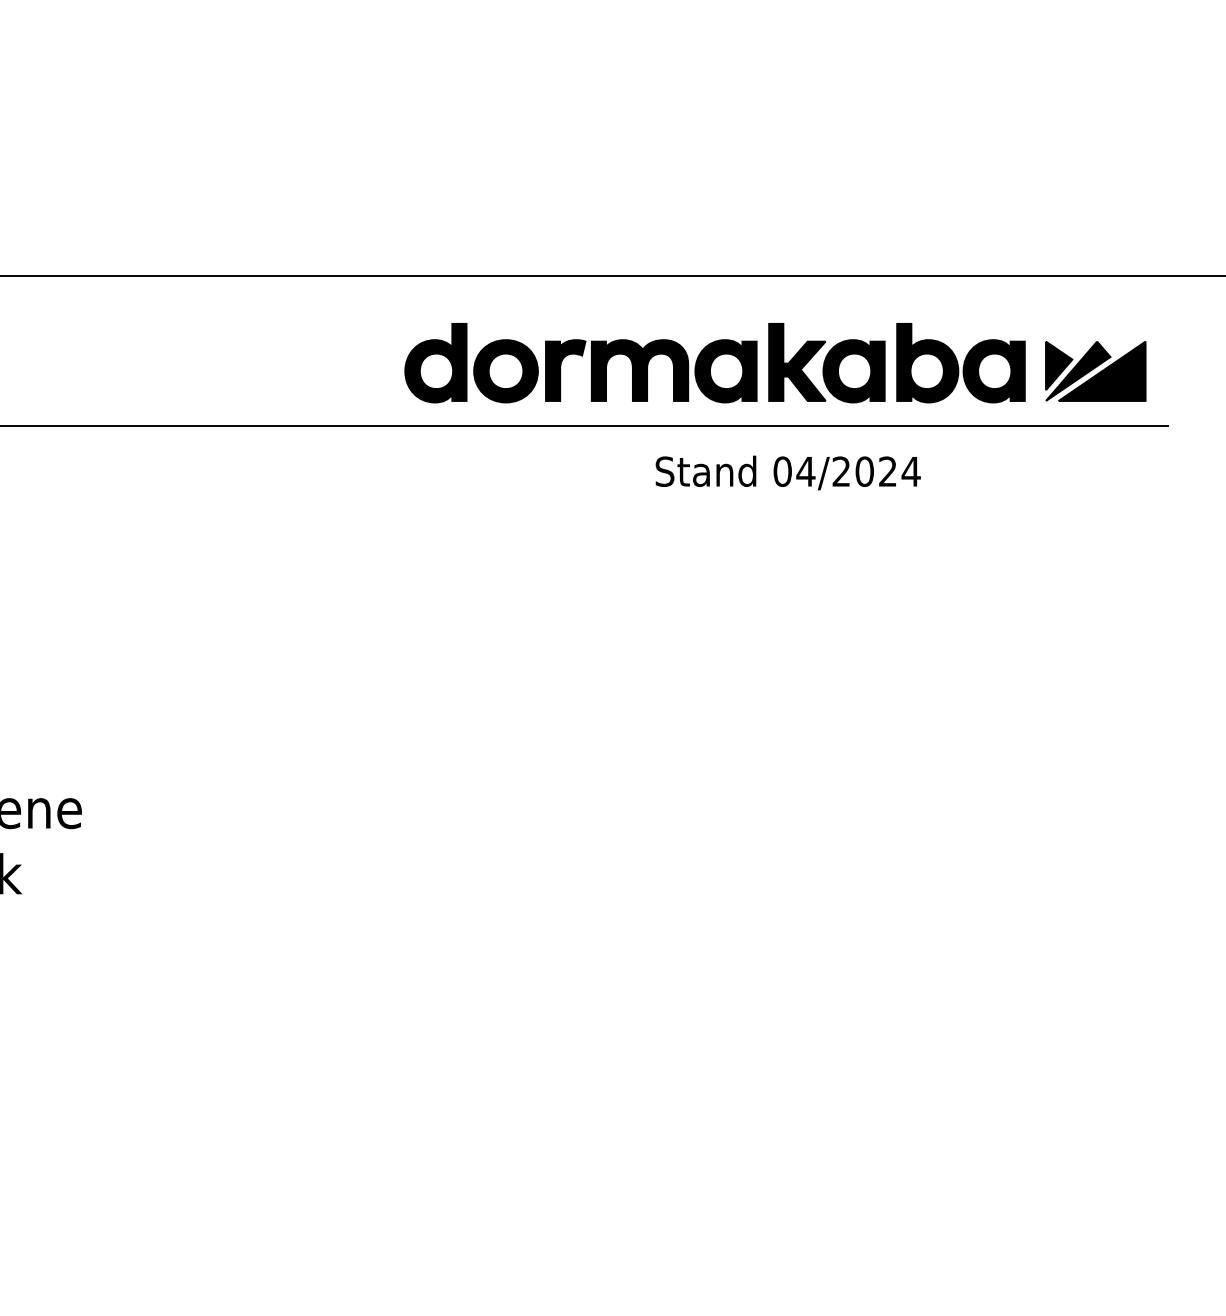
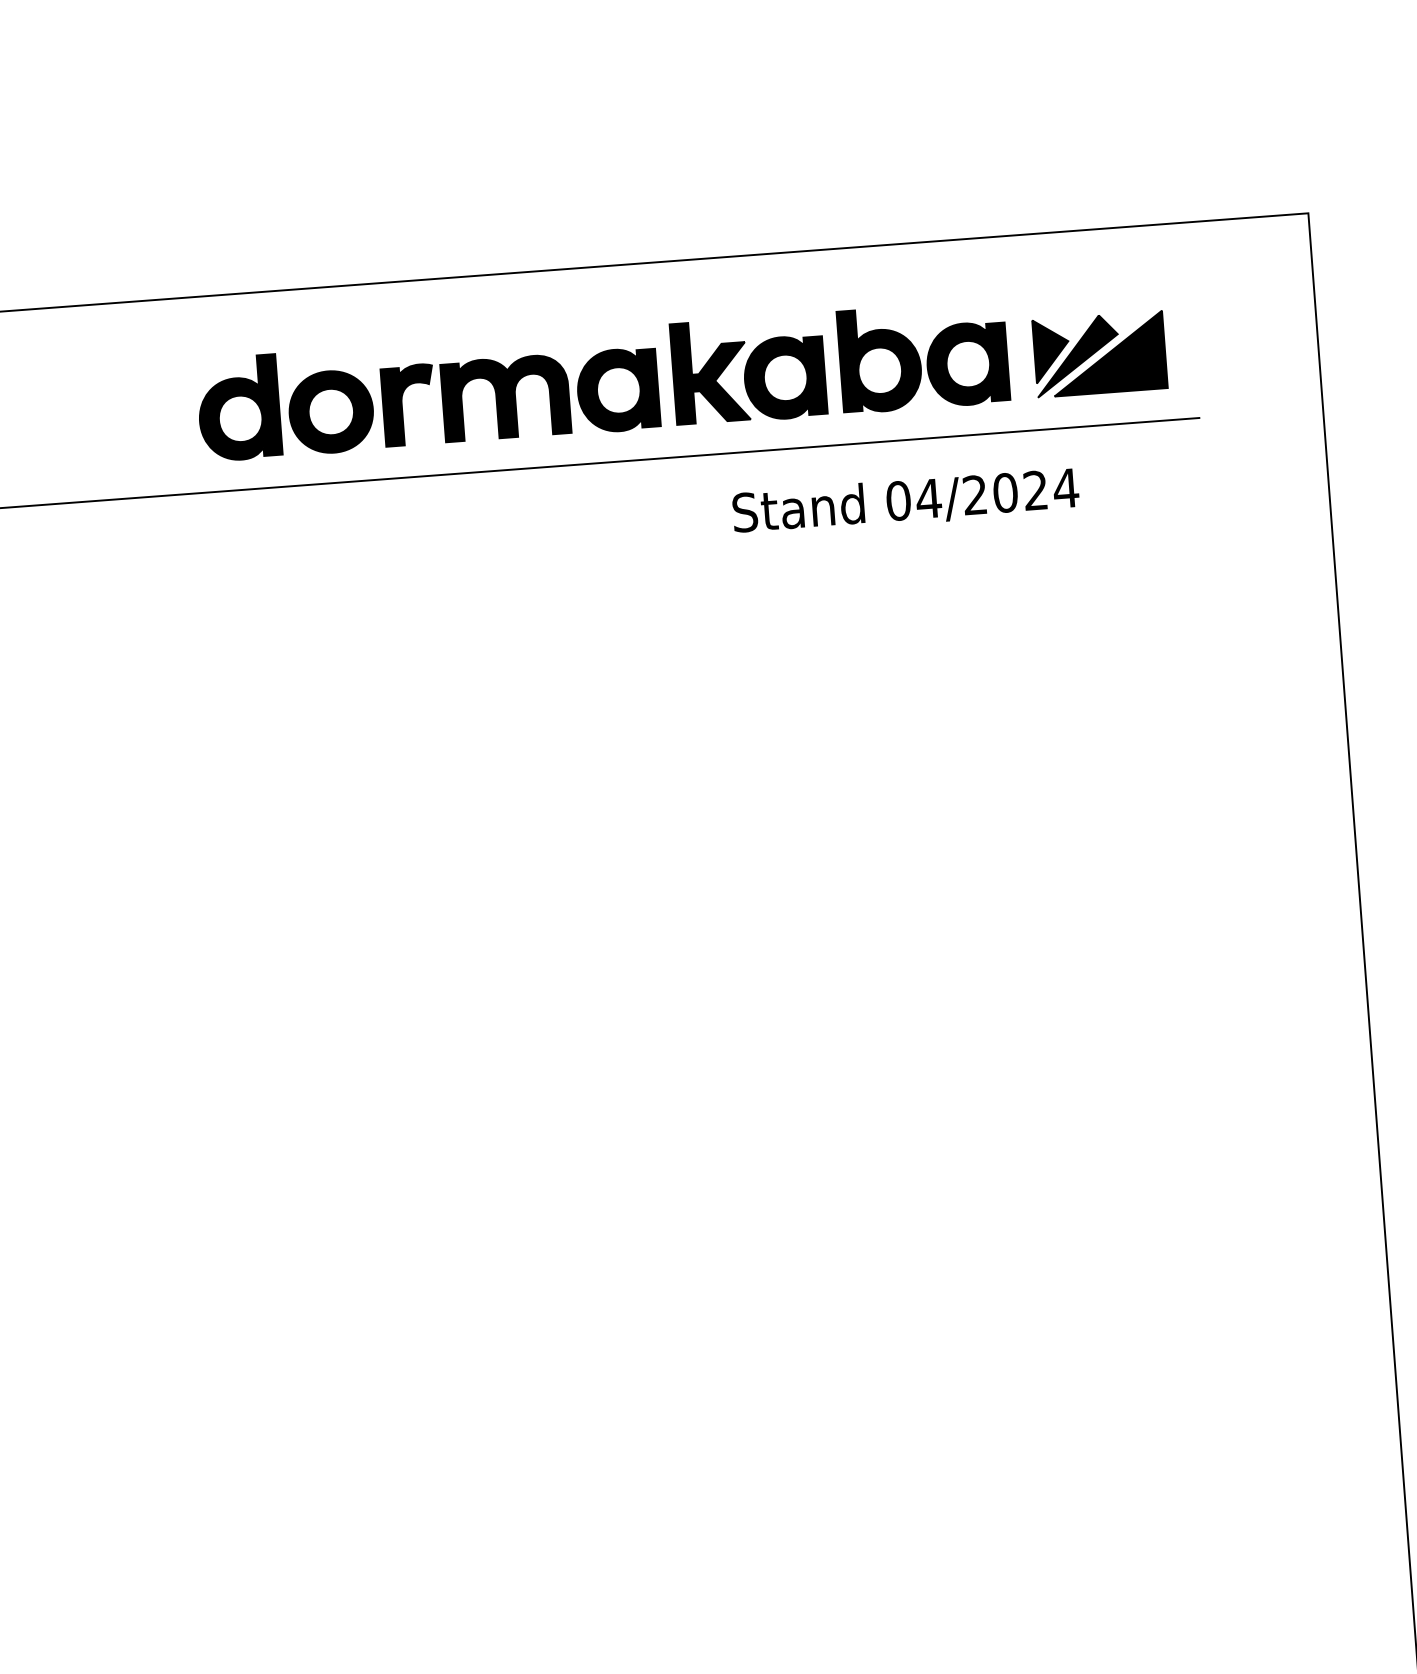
text: (787, 472) -> (904, 501), moved

